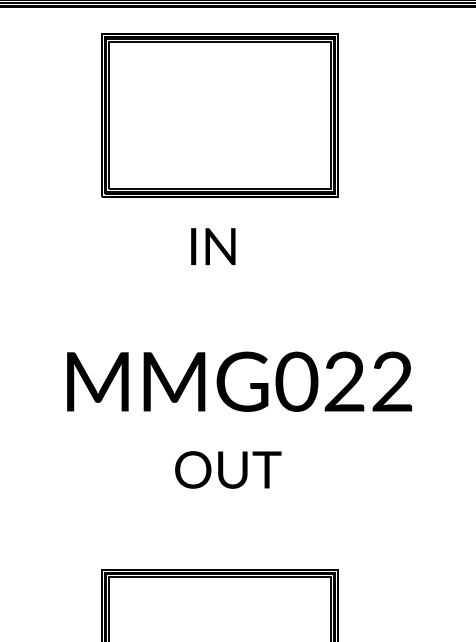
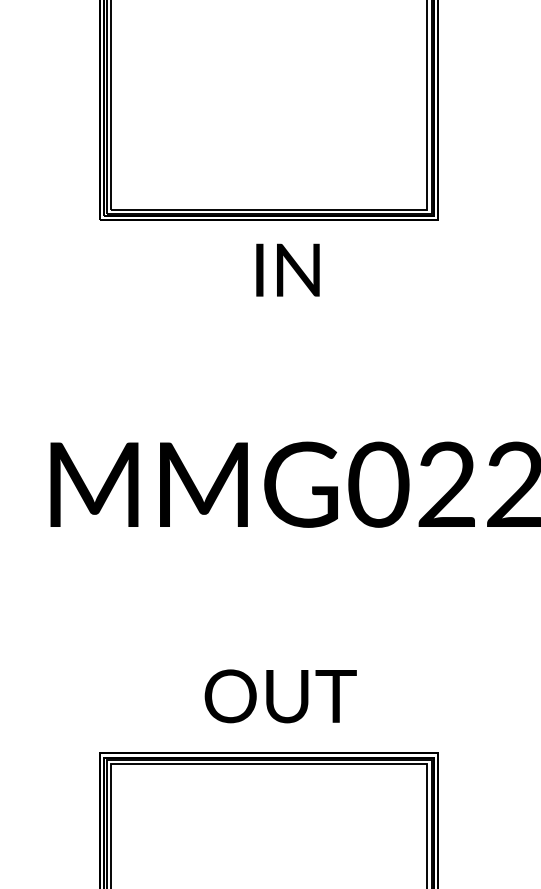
text: (213, 246) -> (288, 269), moved
text: (228, 469) -> (281, 695), moved

